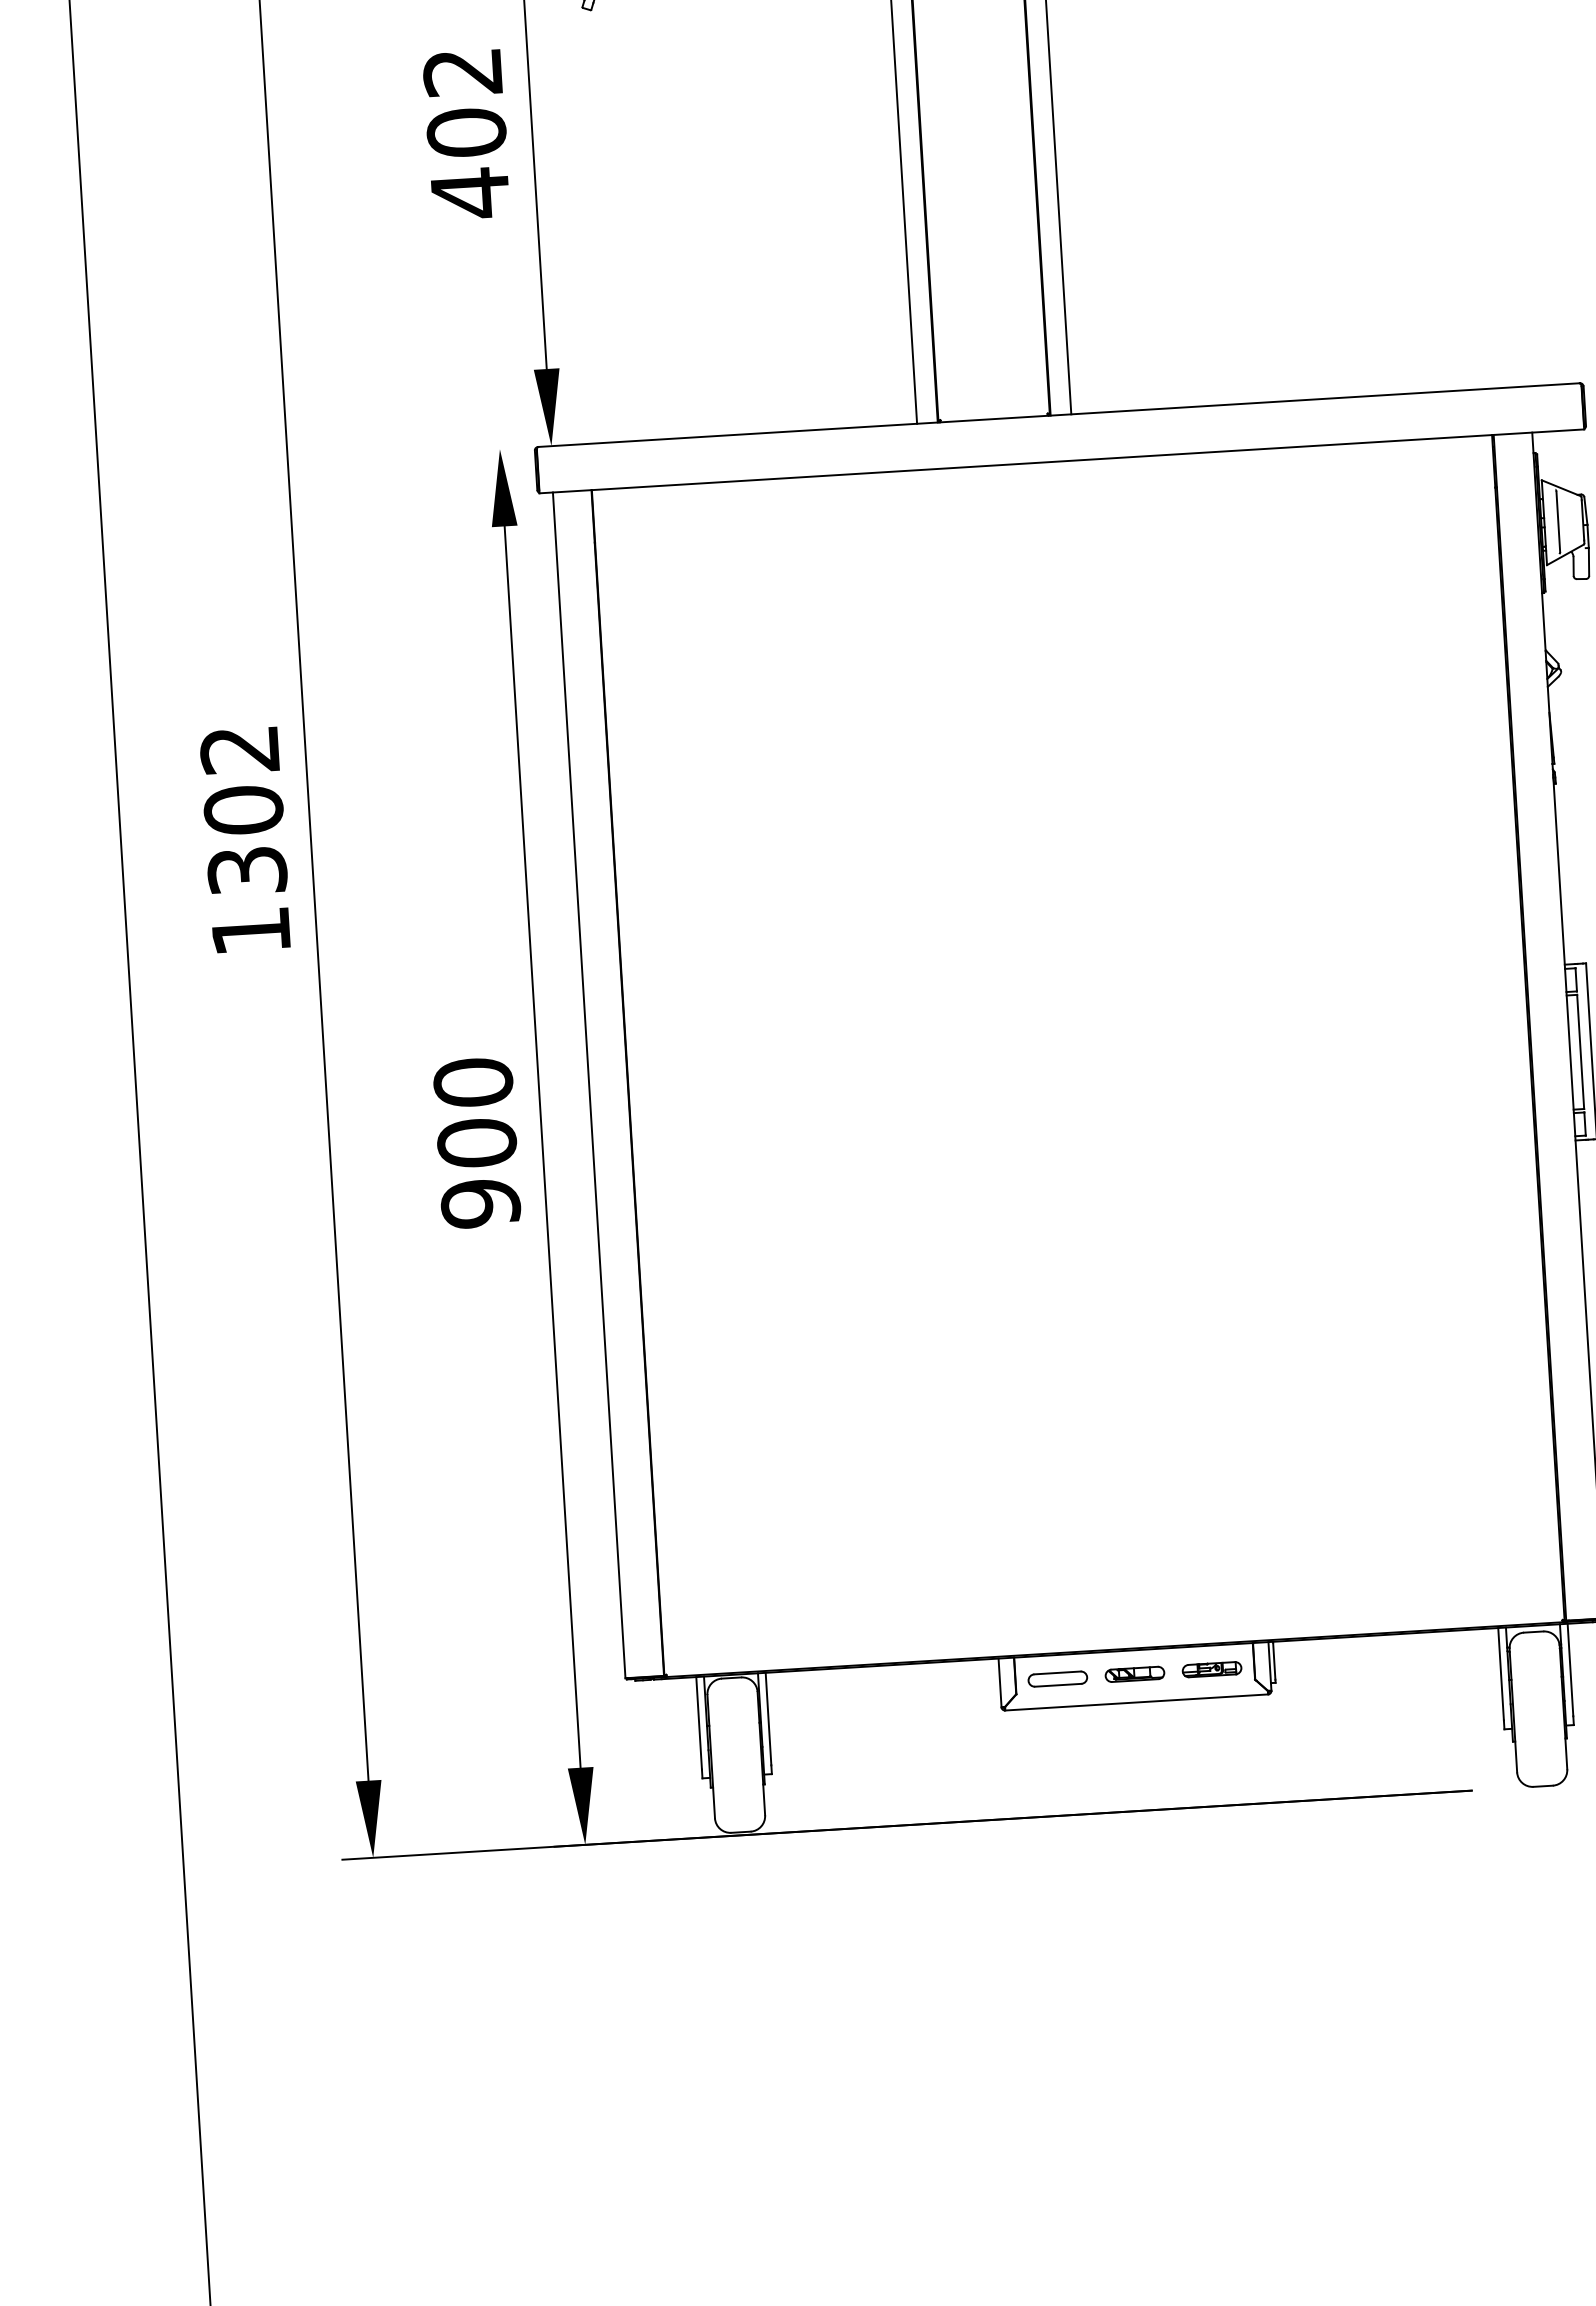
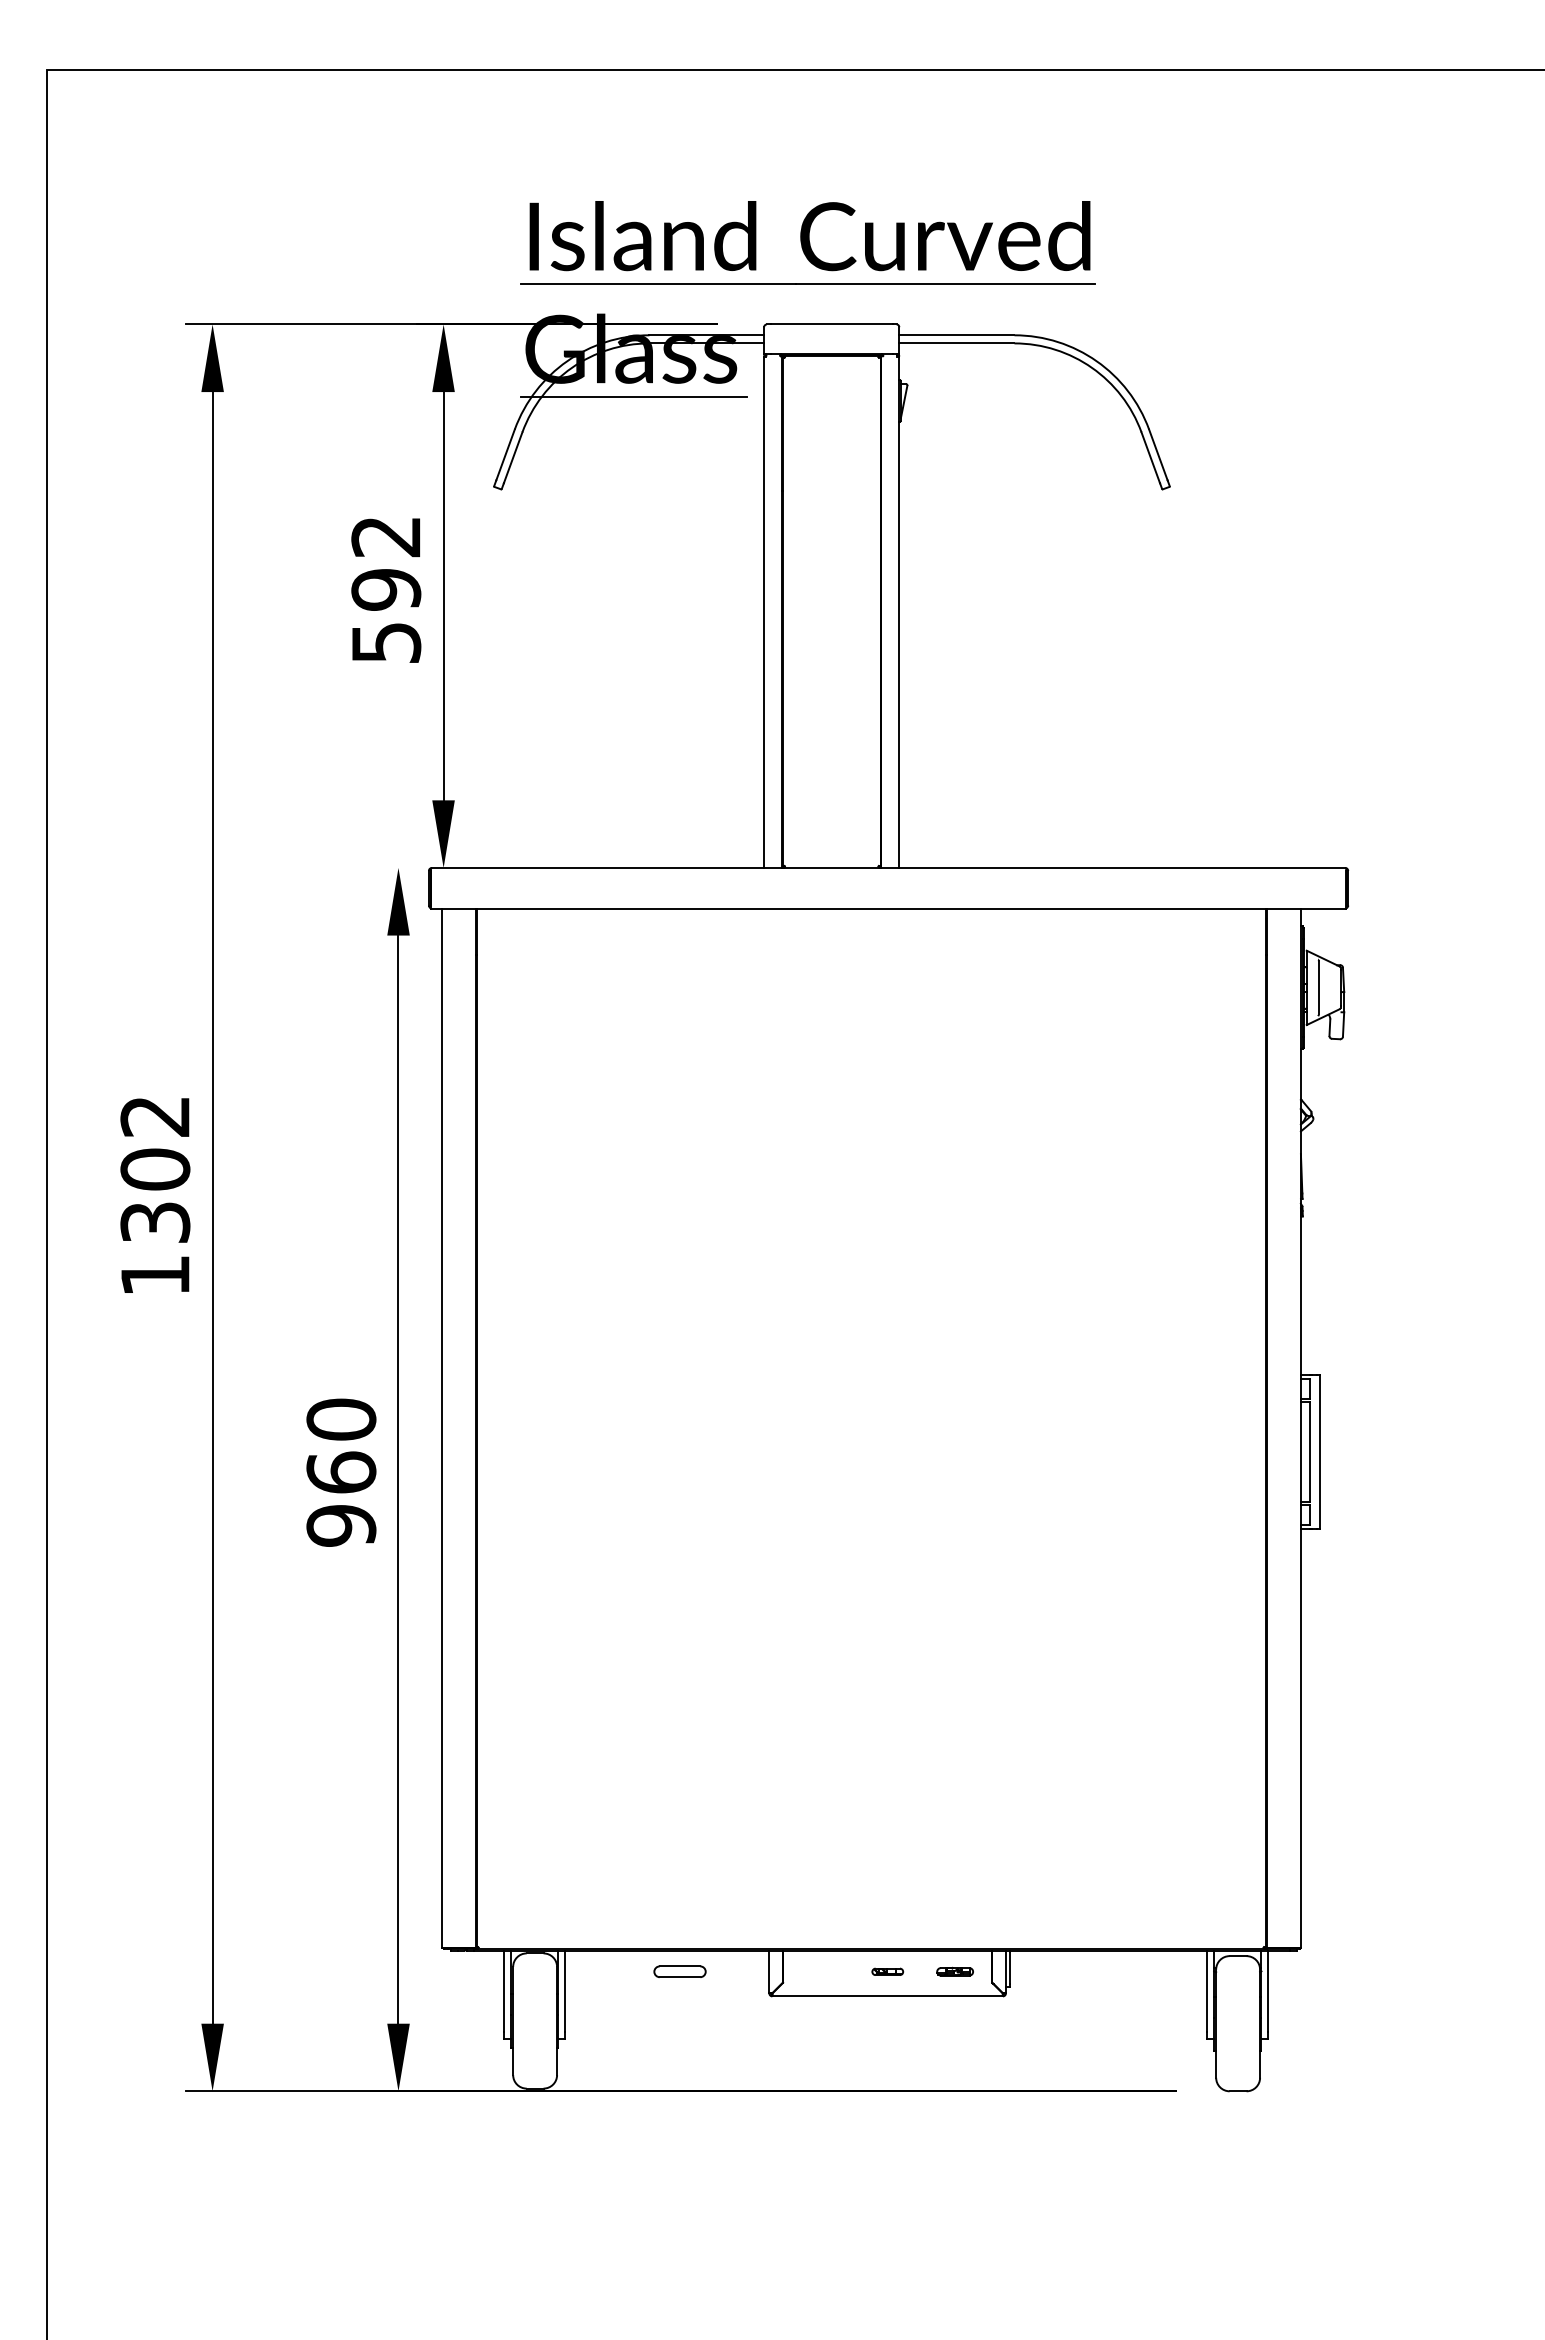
text: (468, 163) -> (386, 616), 402 -> 592
text: (477, 1142) -> (341, 1472), 900 -> 960
part: (1211, 1669) -> (954, 1971), size x0.7
part: (1134, 1674) -> (887, 1971), size x0.6
part: (1057, 1678) -> (679, 1971), moved

